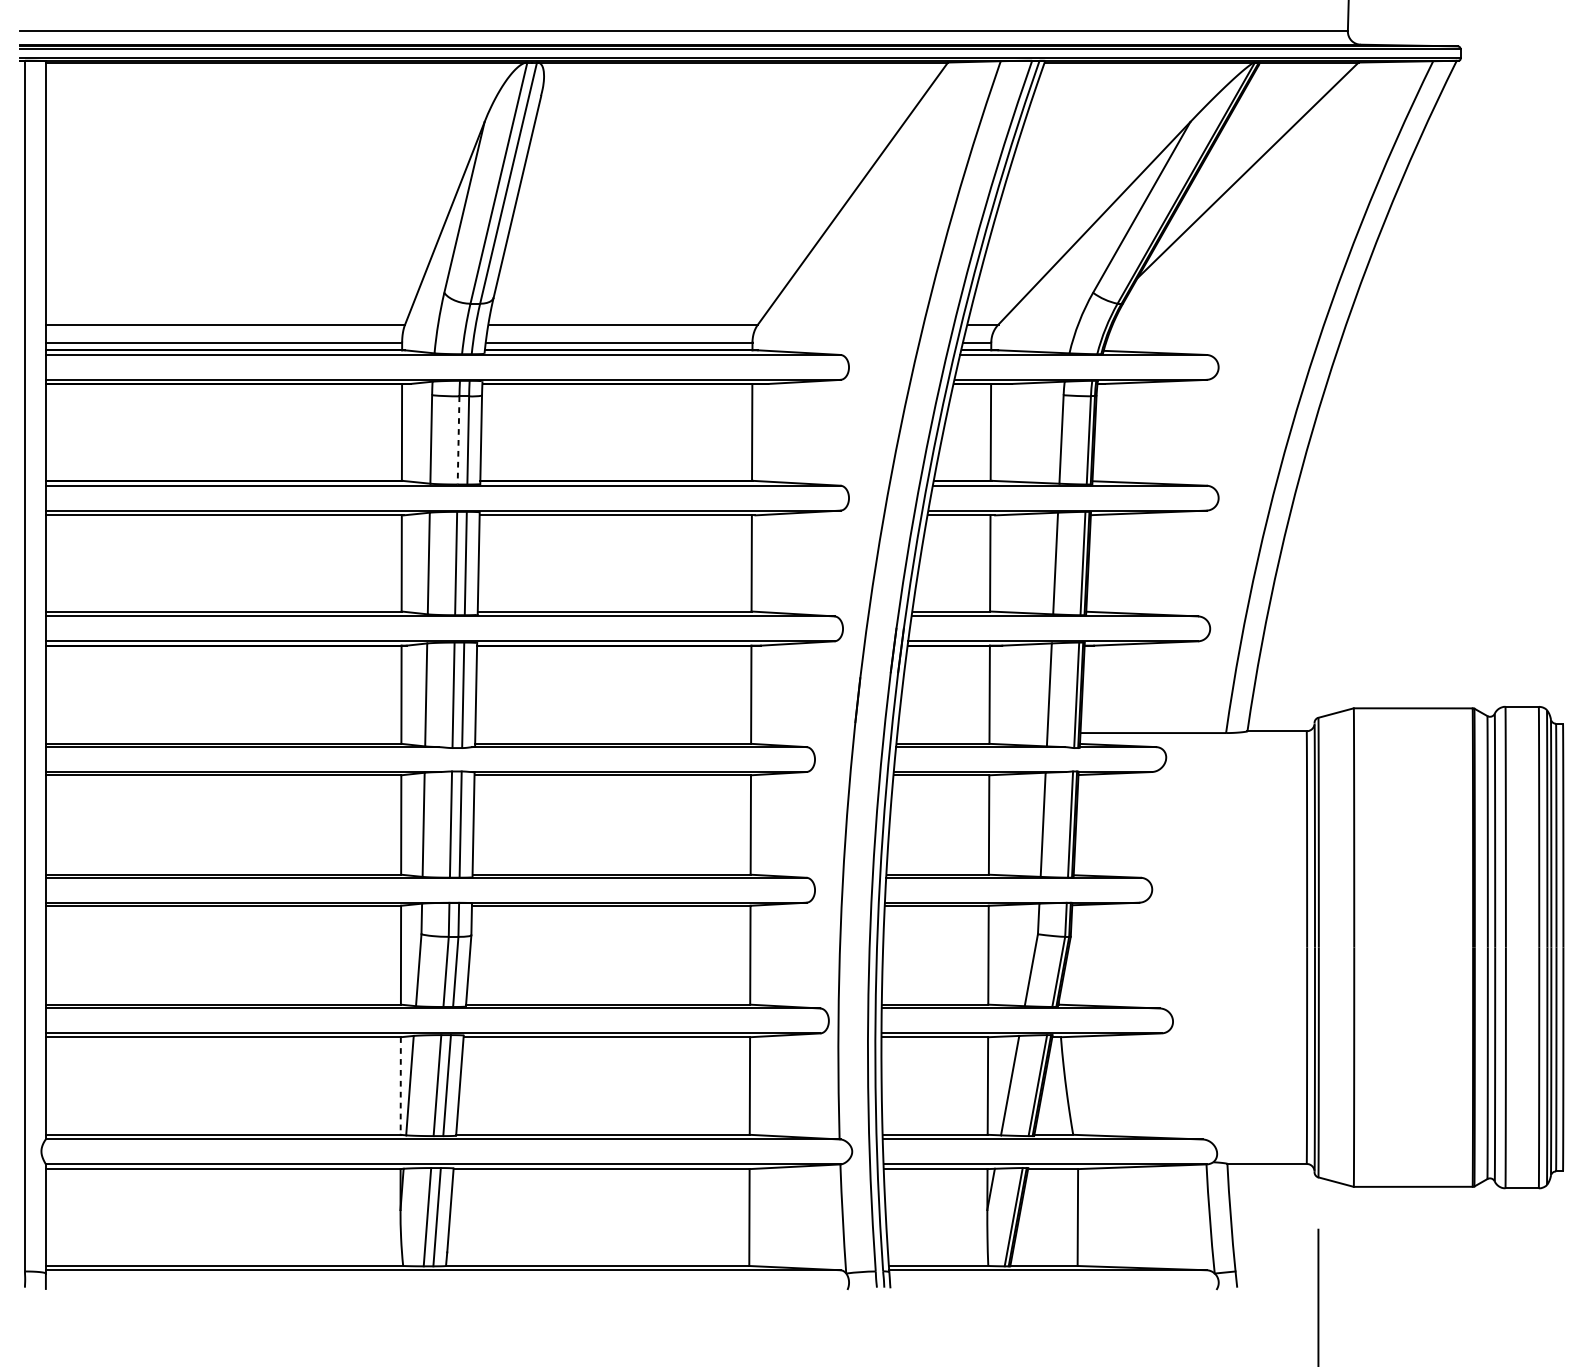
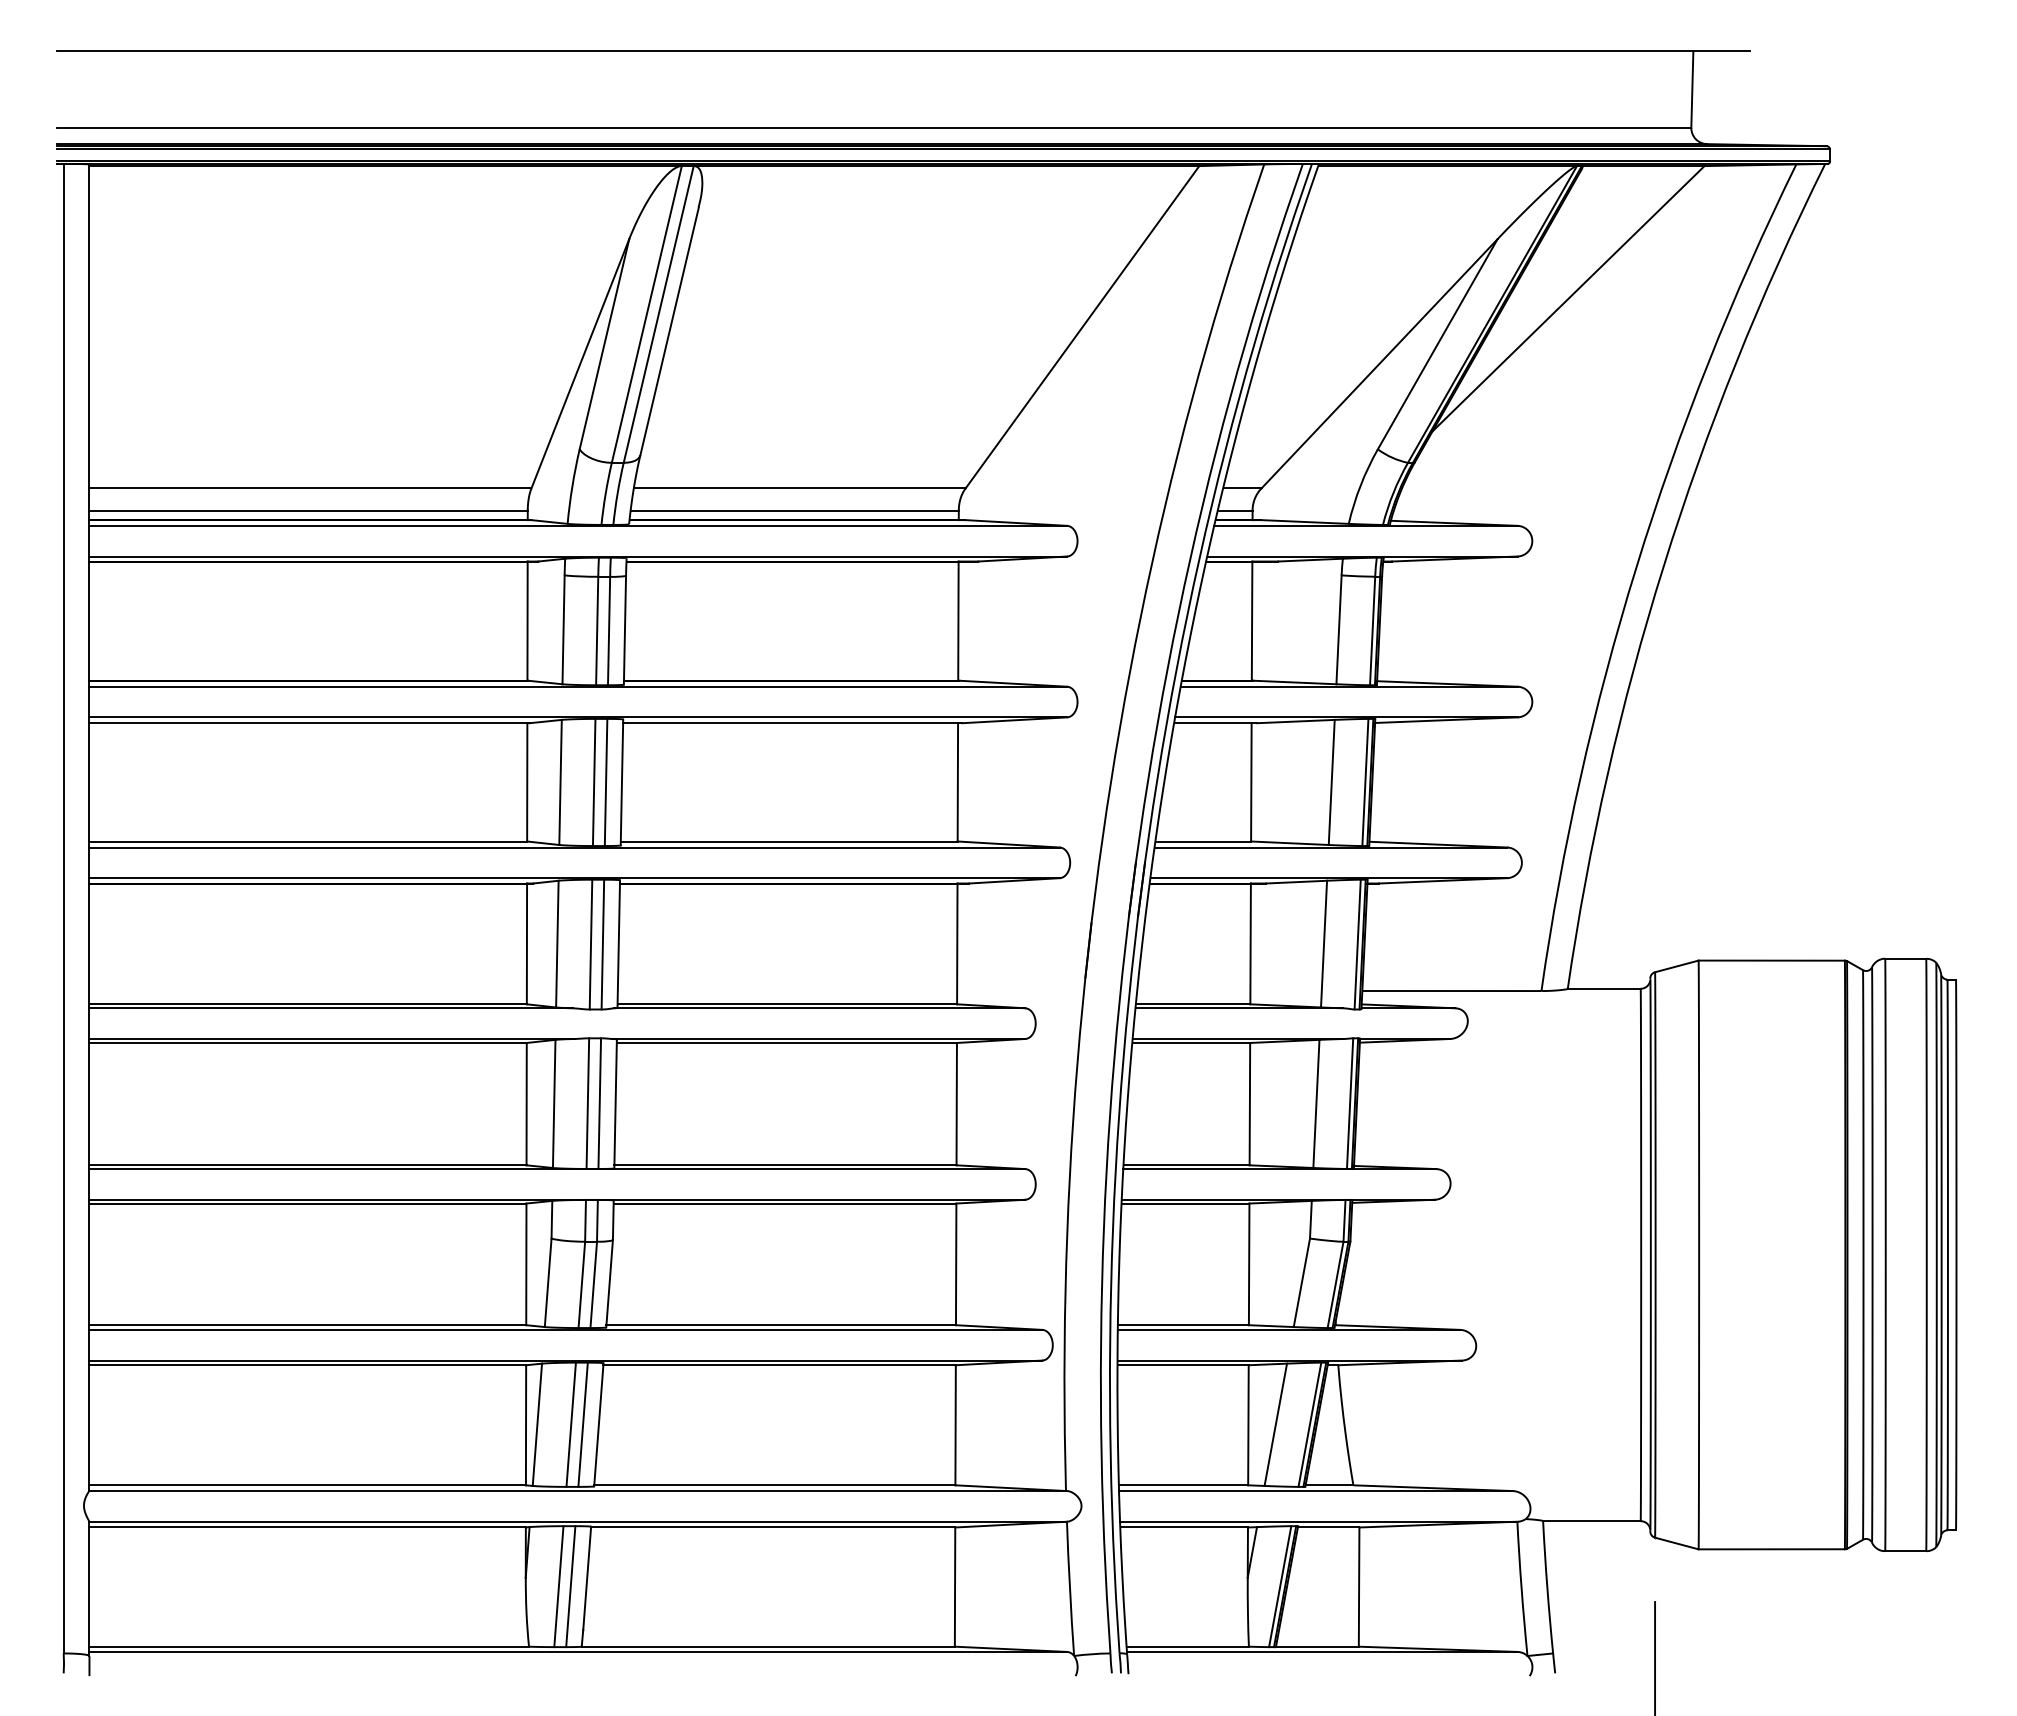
line: (458, 440) -> (597, 631), dashed -> solid
line: (401, 1086) -> (526, 1425), dashed -> solid

